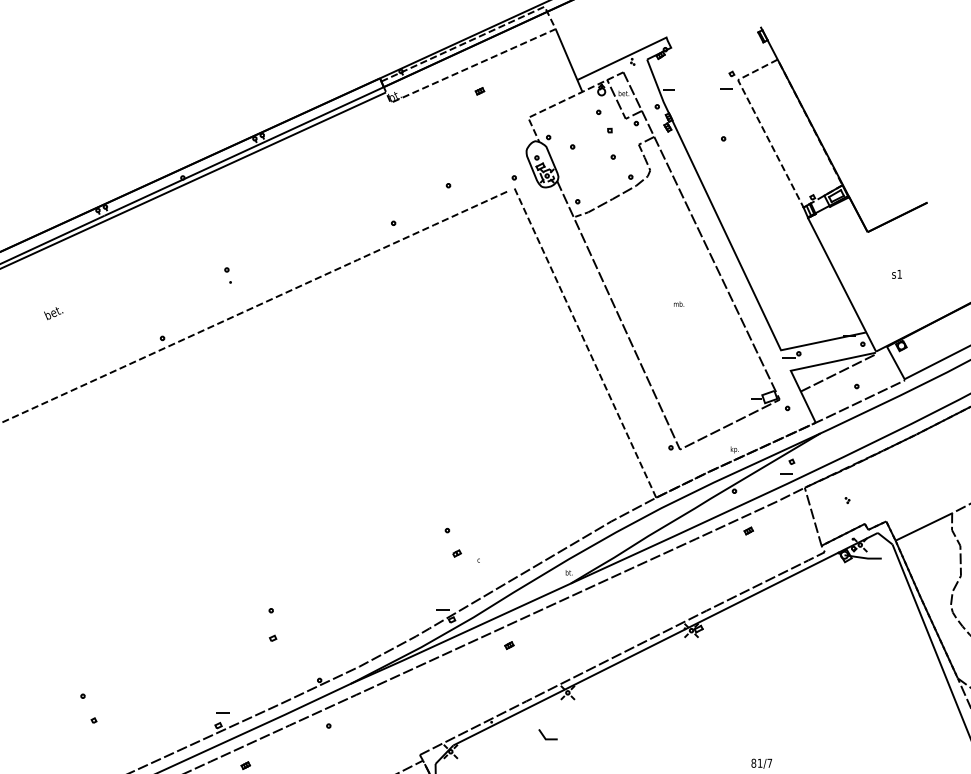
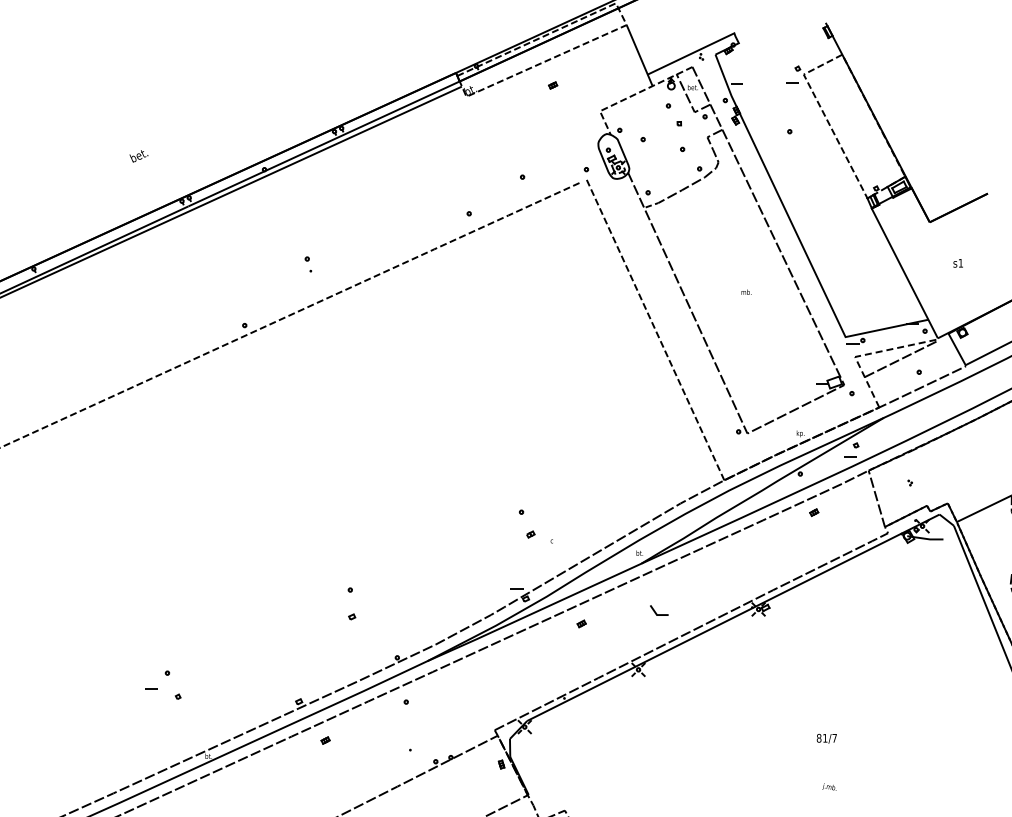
text: (53, 313) -> (138, 156), moved
line: (804, 368) -> (868, 354), solid -> dashed
line: (223, 712) -> (151, 688), moved
line: (545, 736) -> (656, 612), moved

